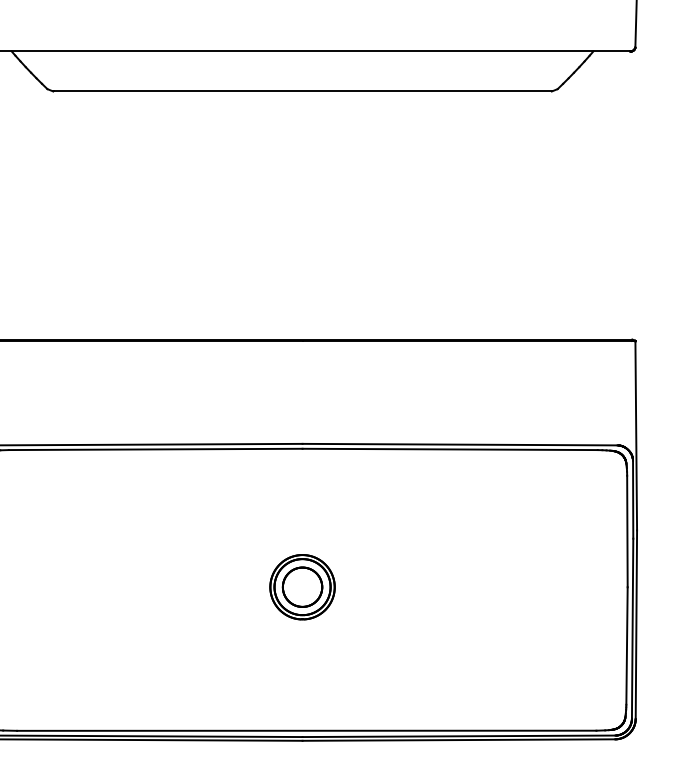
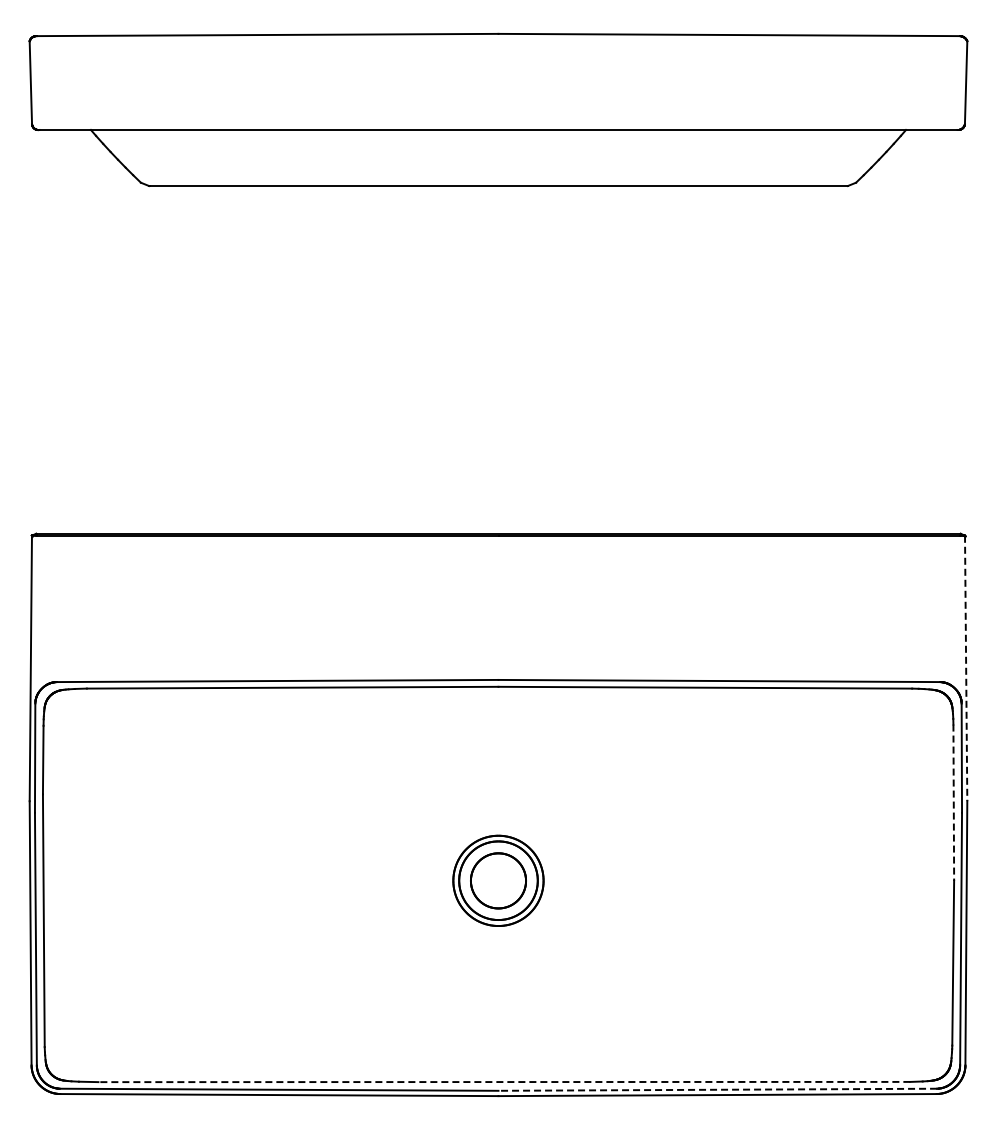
line: (636, 435) -> (966, 668), solid -> dashed
line: (627, 532) -> (953, 803), solid -> dashed
line: (306, 731) -> (504, 1082), solid -> dashed
line: (458, 736) -> (717, 1089), solid -> dashed

